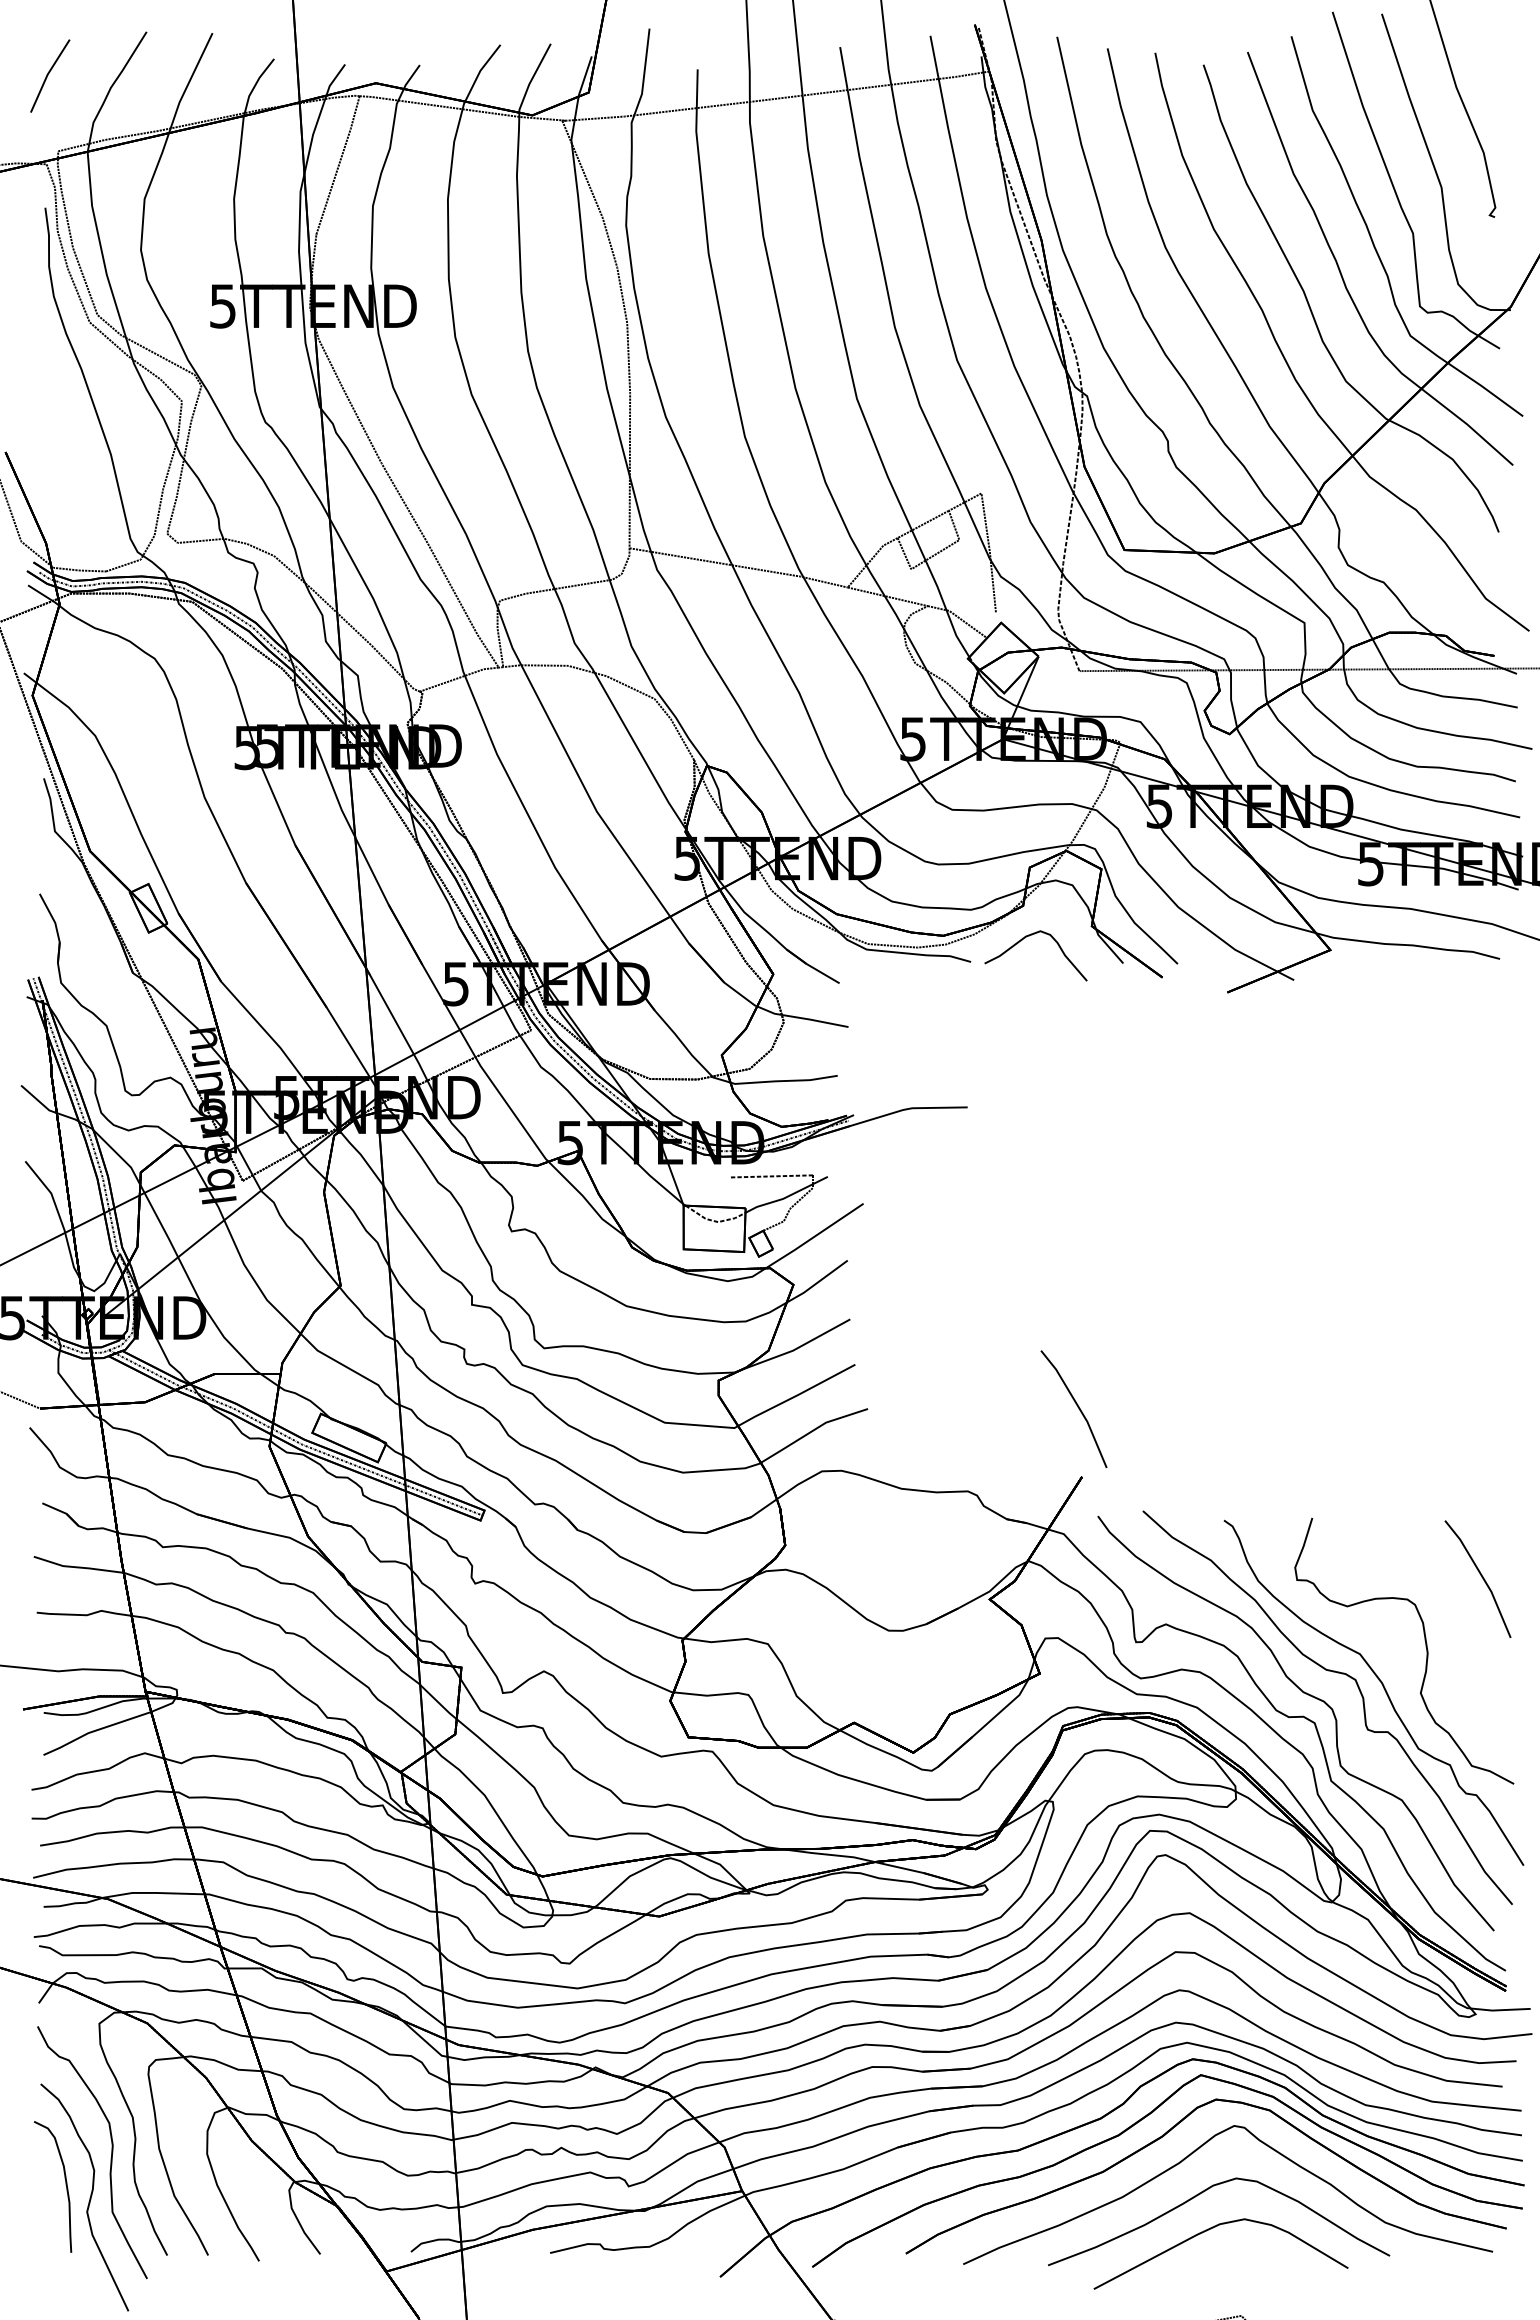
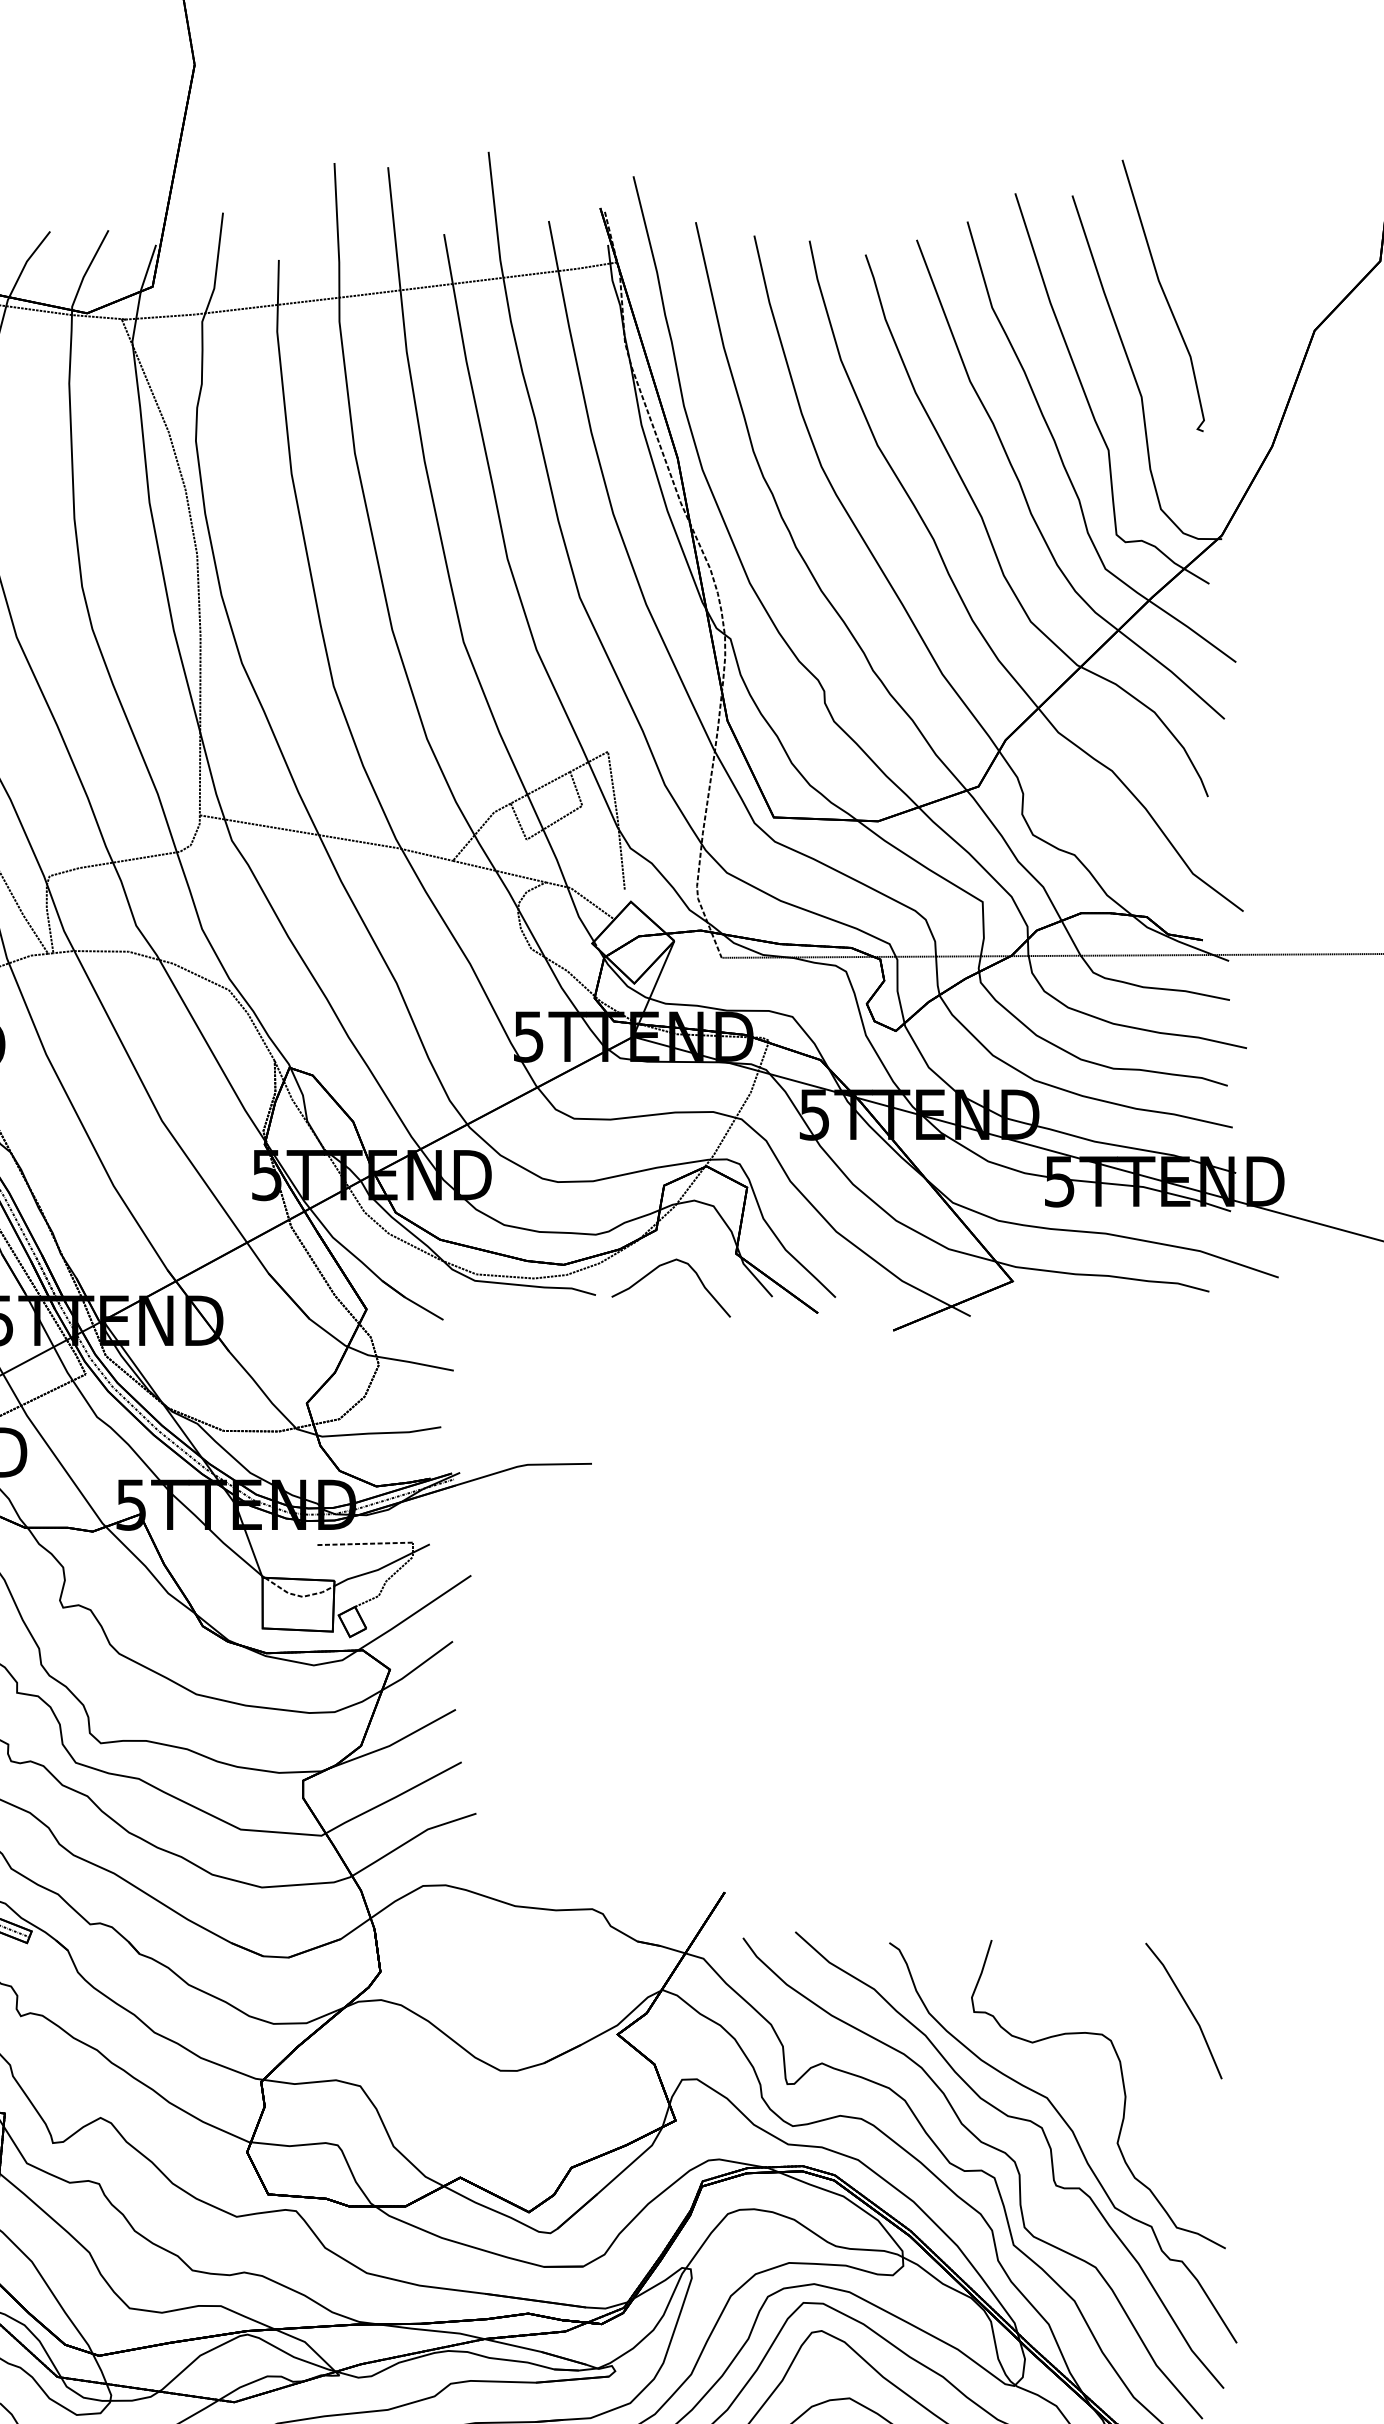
line: (1077, 1407) -> (719, 1811), removed

